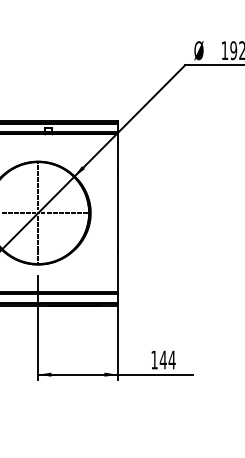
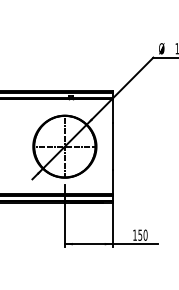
text: (167, 358) -> (142, 234), 144 -> 150

